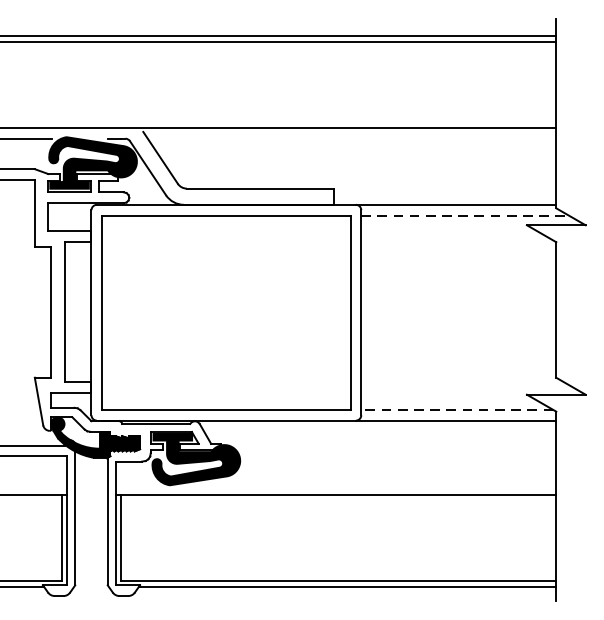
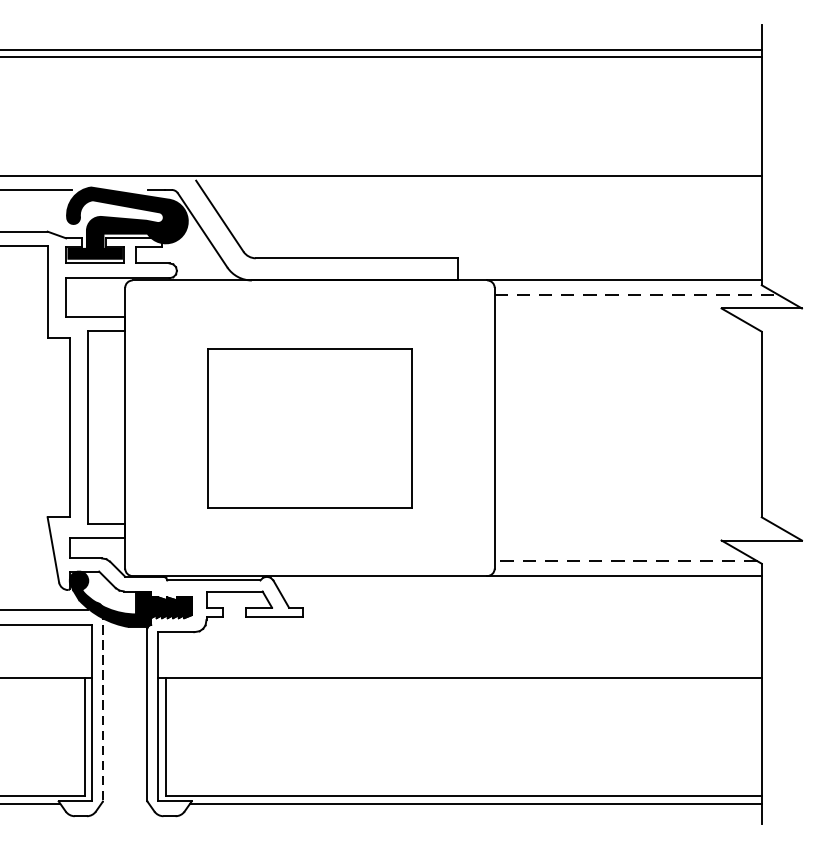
part: (226, 312) -> (310, 427), size x0.6
fill: (196, 459) -> (269, 629), removed
line: (75, 515) -> (103, 705), solid -> dashed

